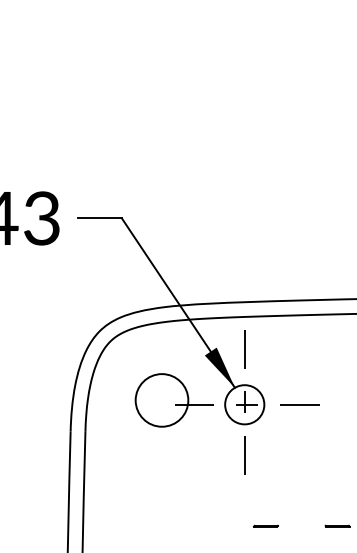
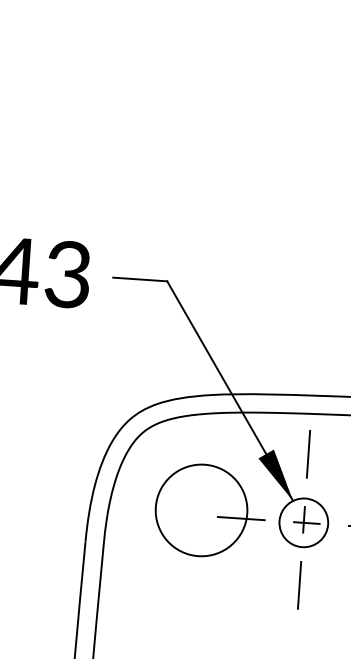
circle: (161, 400) -> (200, 510), size x1.4

